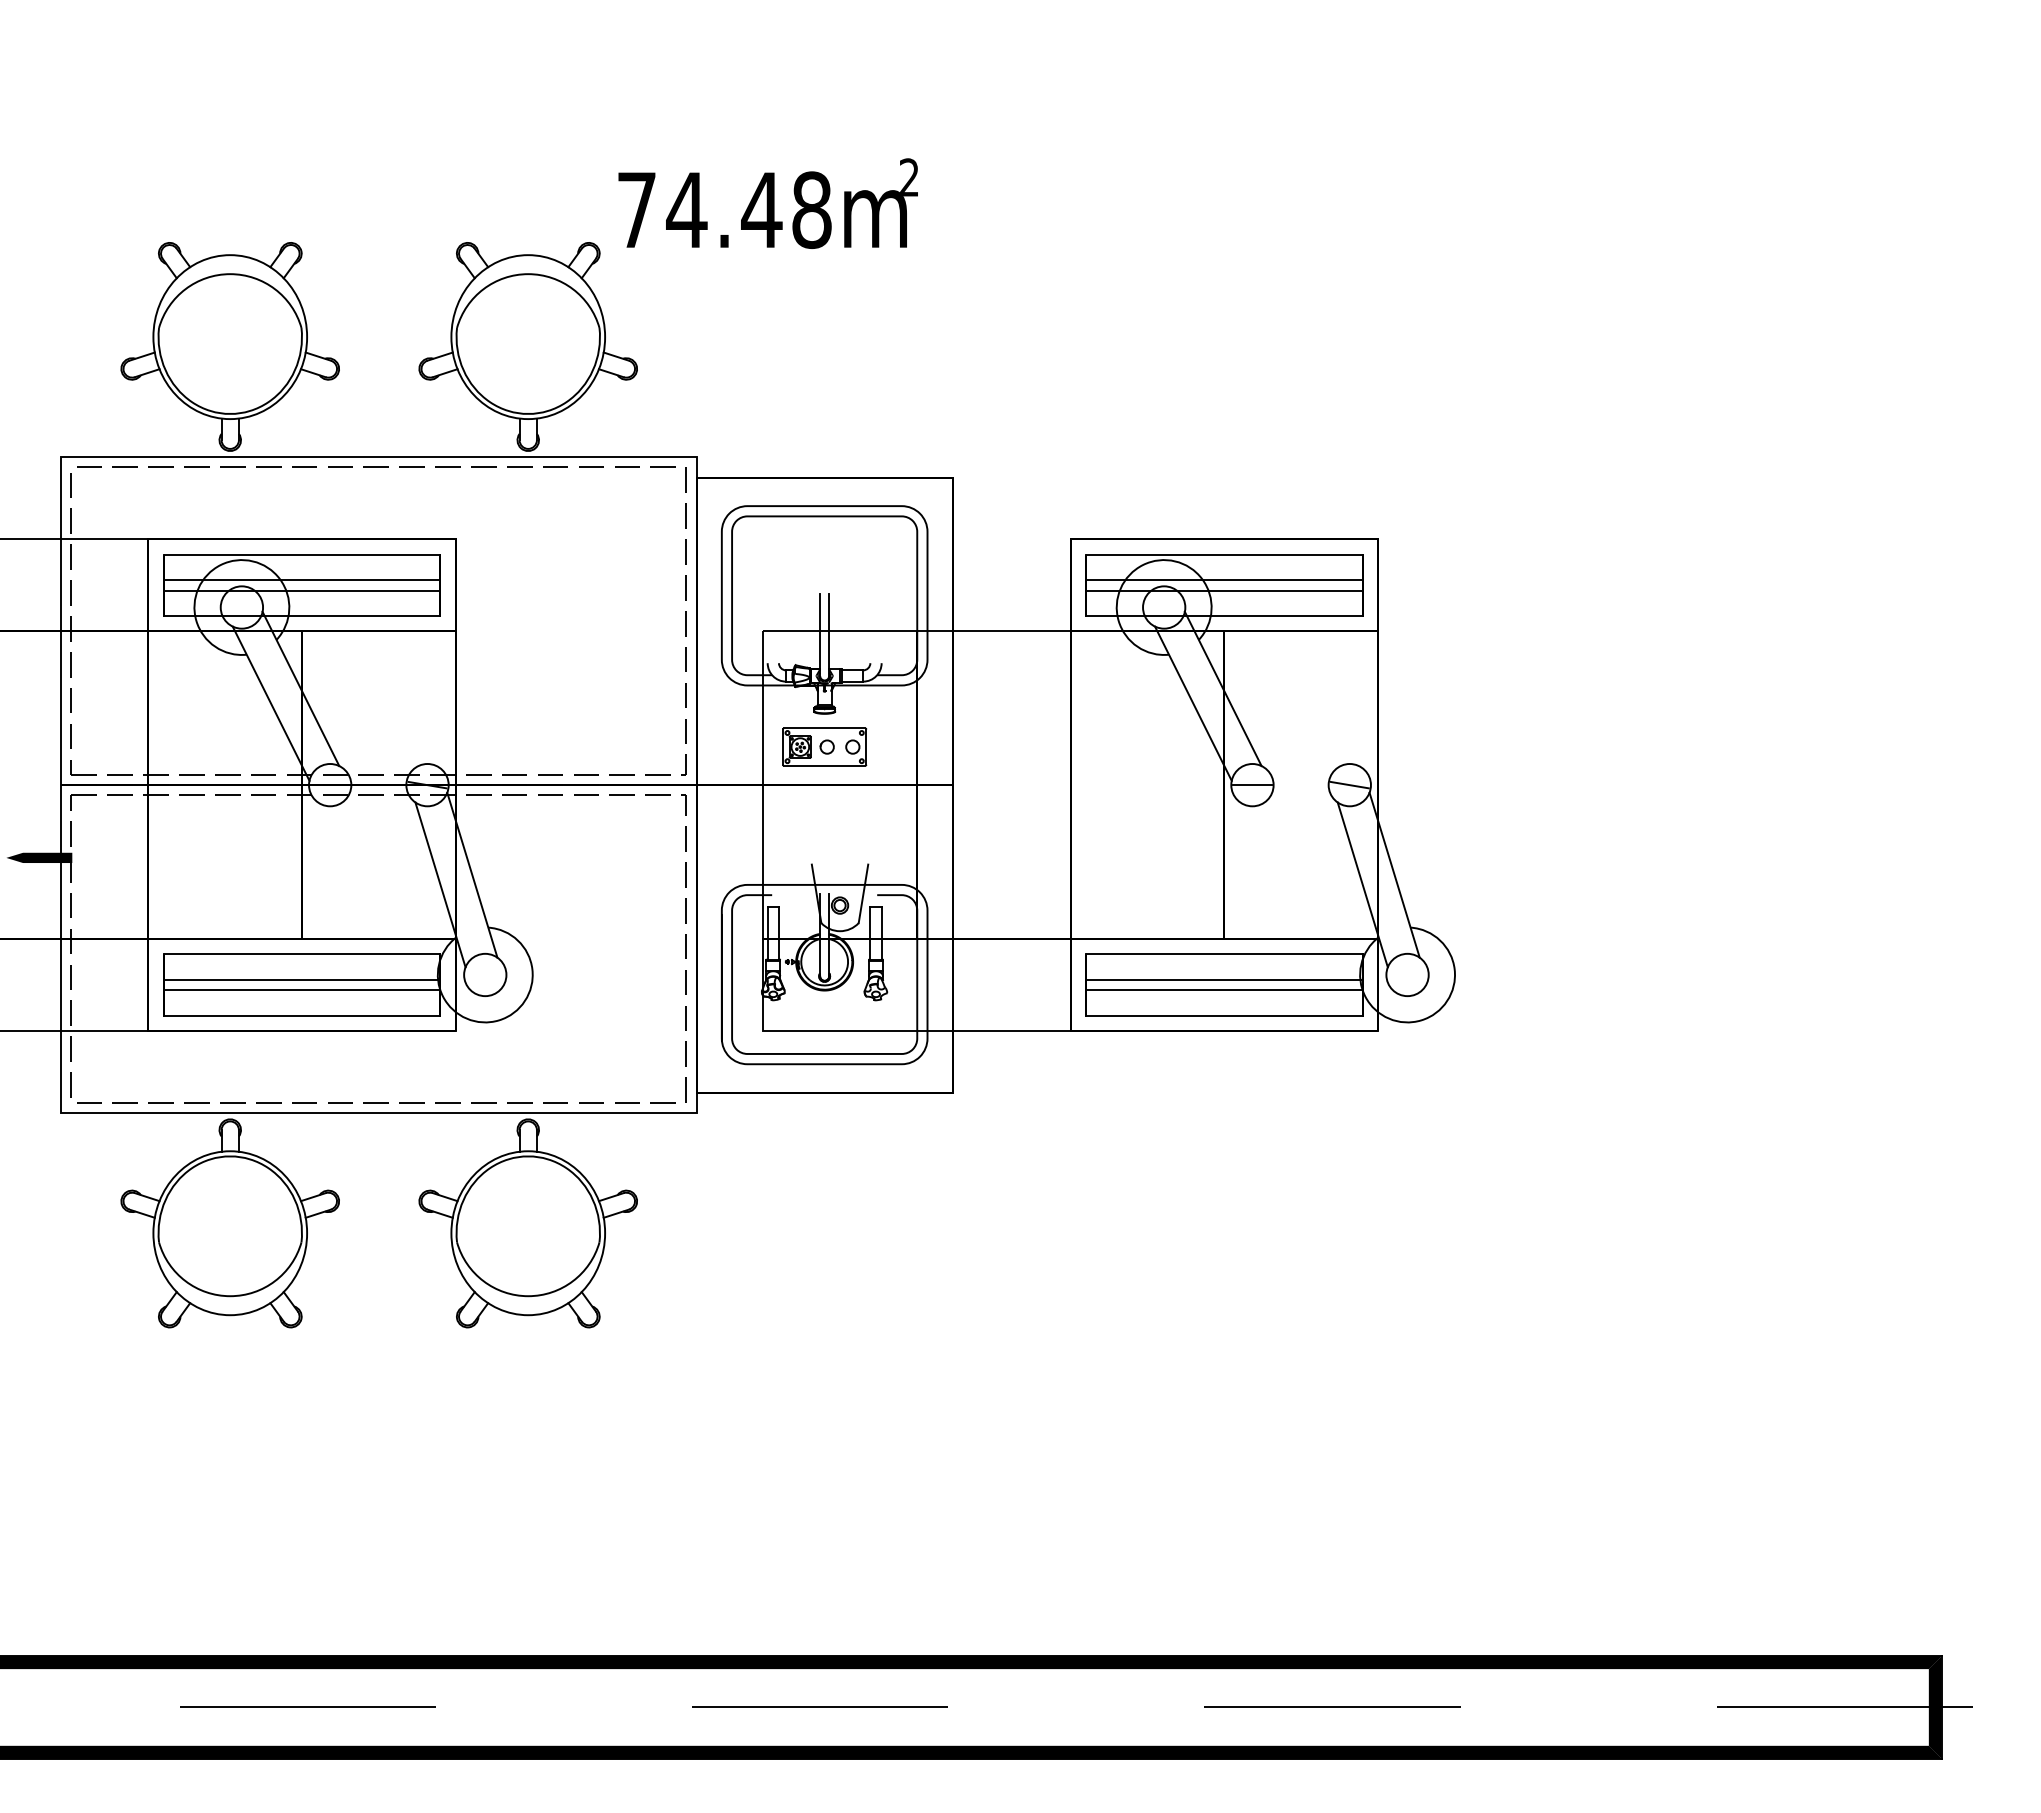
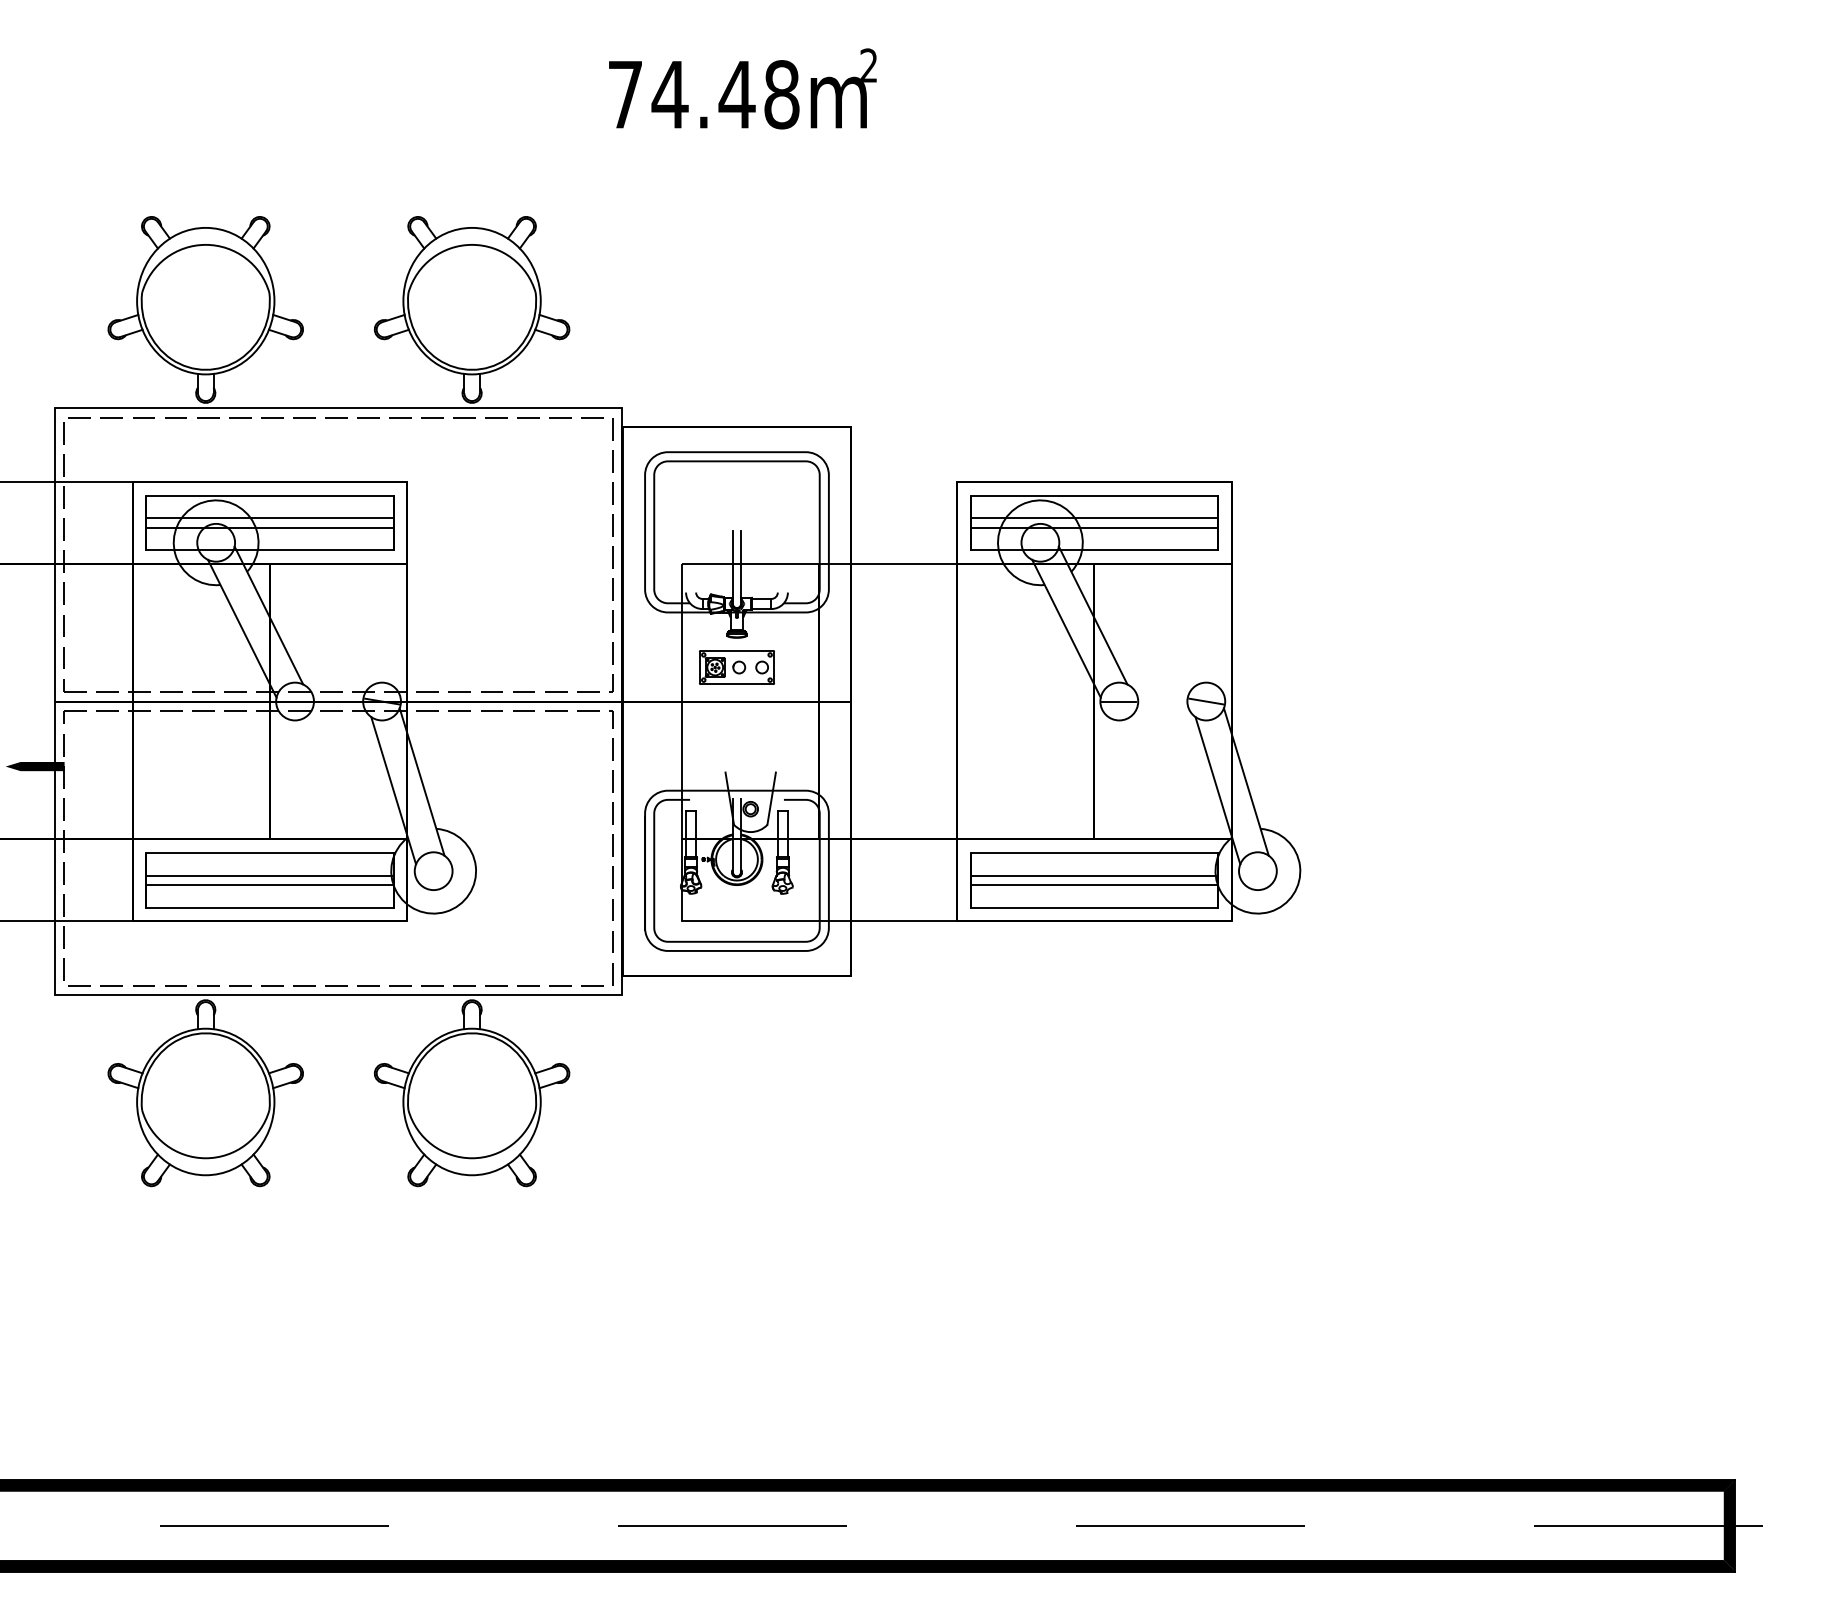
text: (767, 203) -> (742, 88), moved

